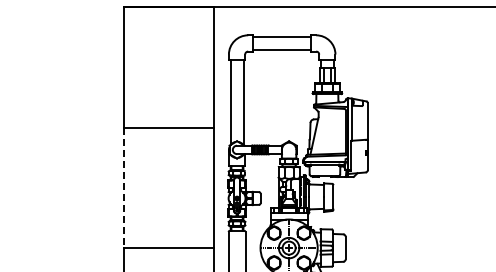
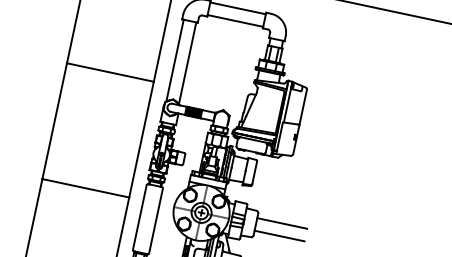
line: (123, 188) -> (54, 121), dashed -> solid
line: (371, 241) -> (282, 223), added
line: (371, 254) -> (279, 235), added

